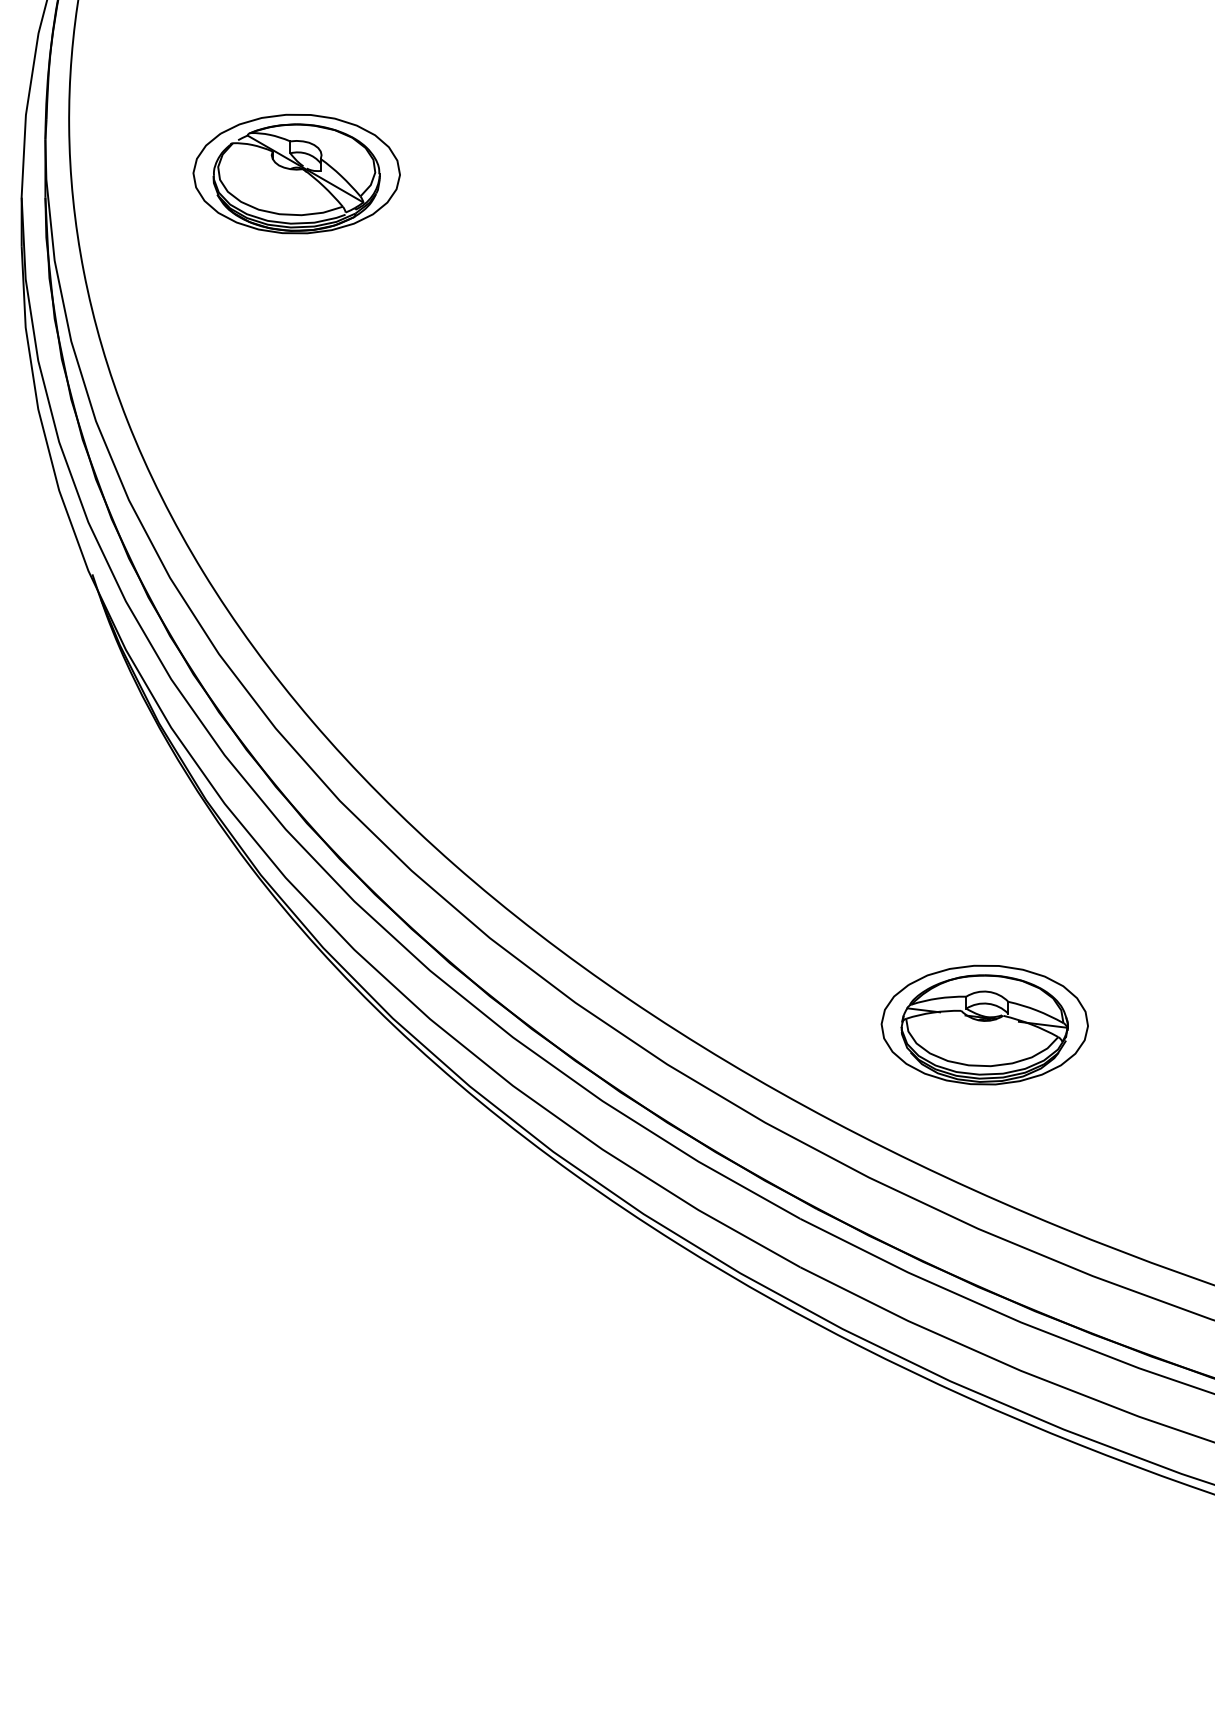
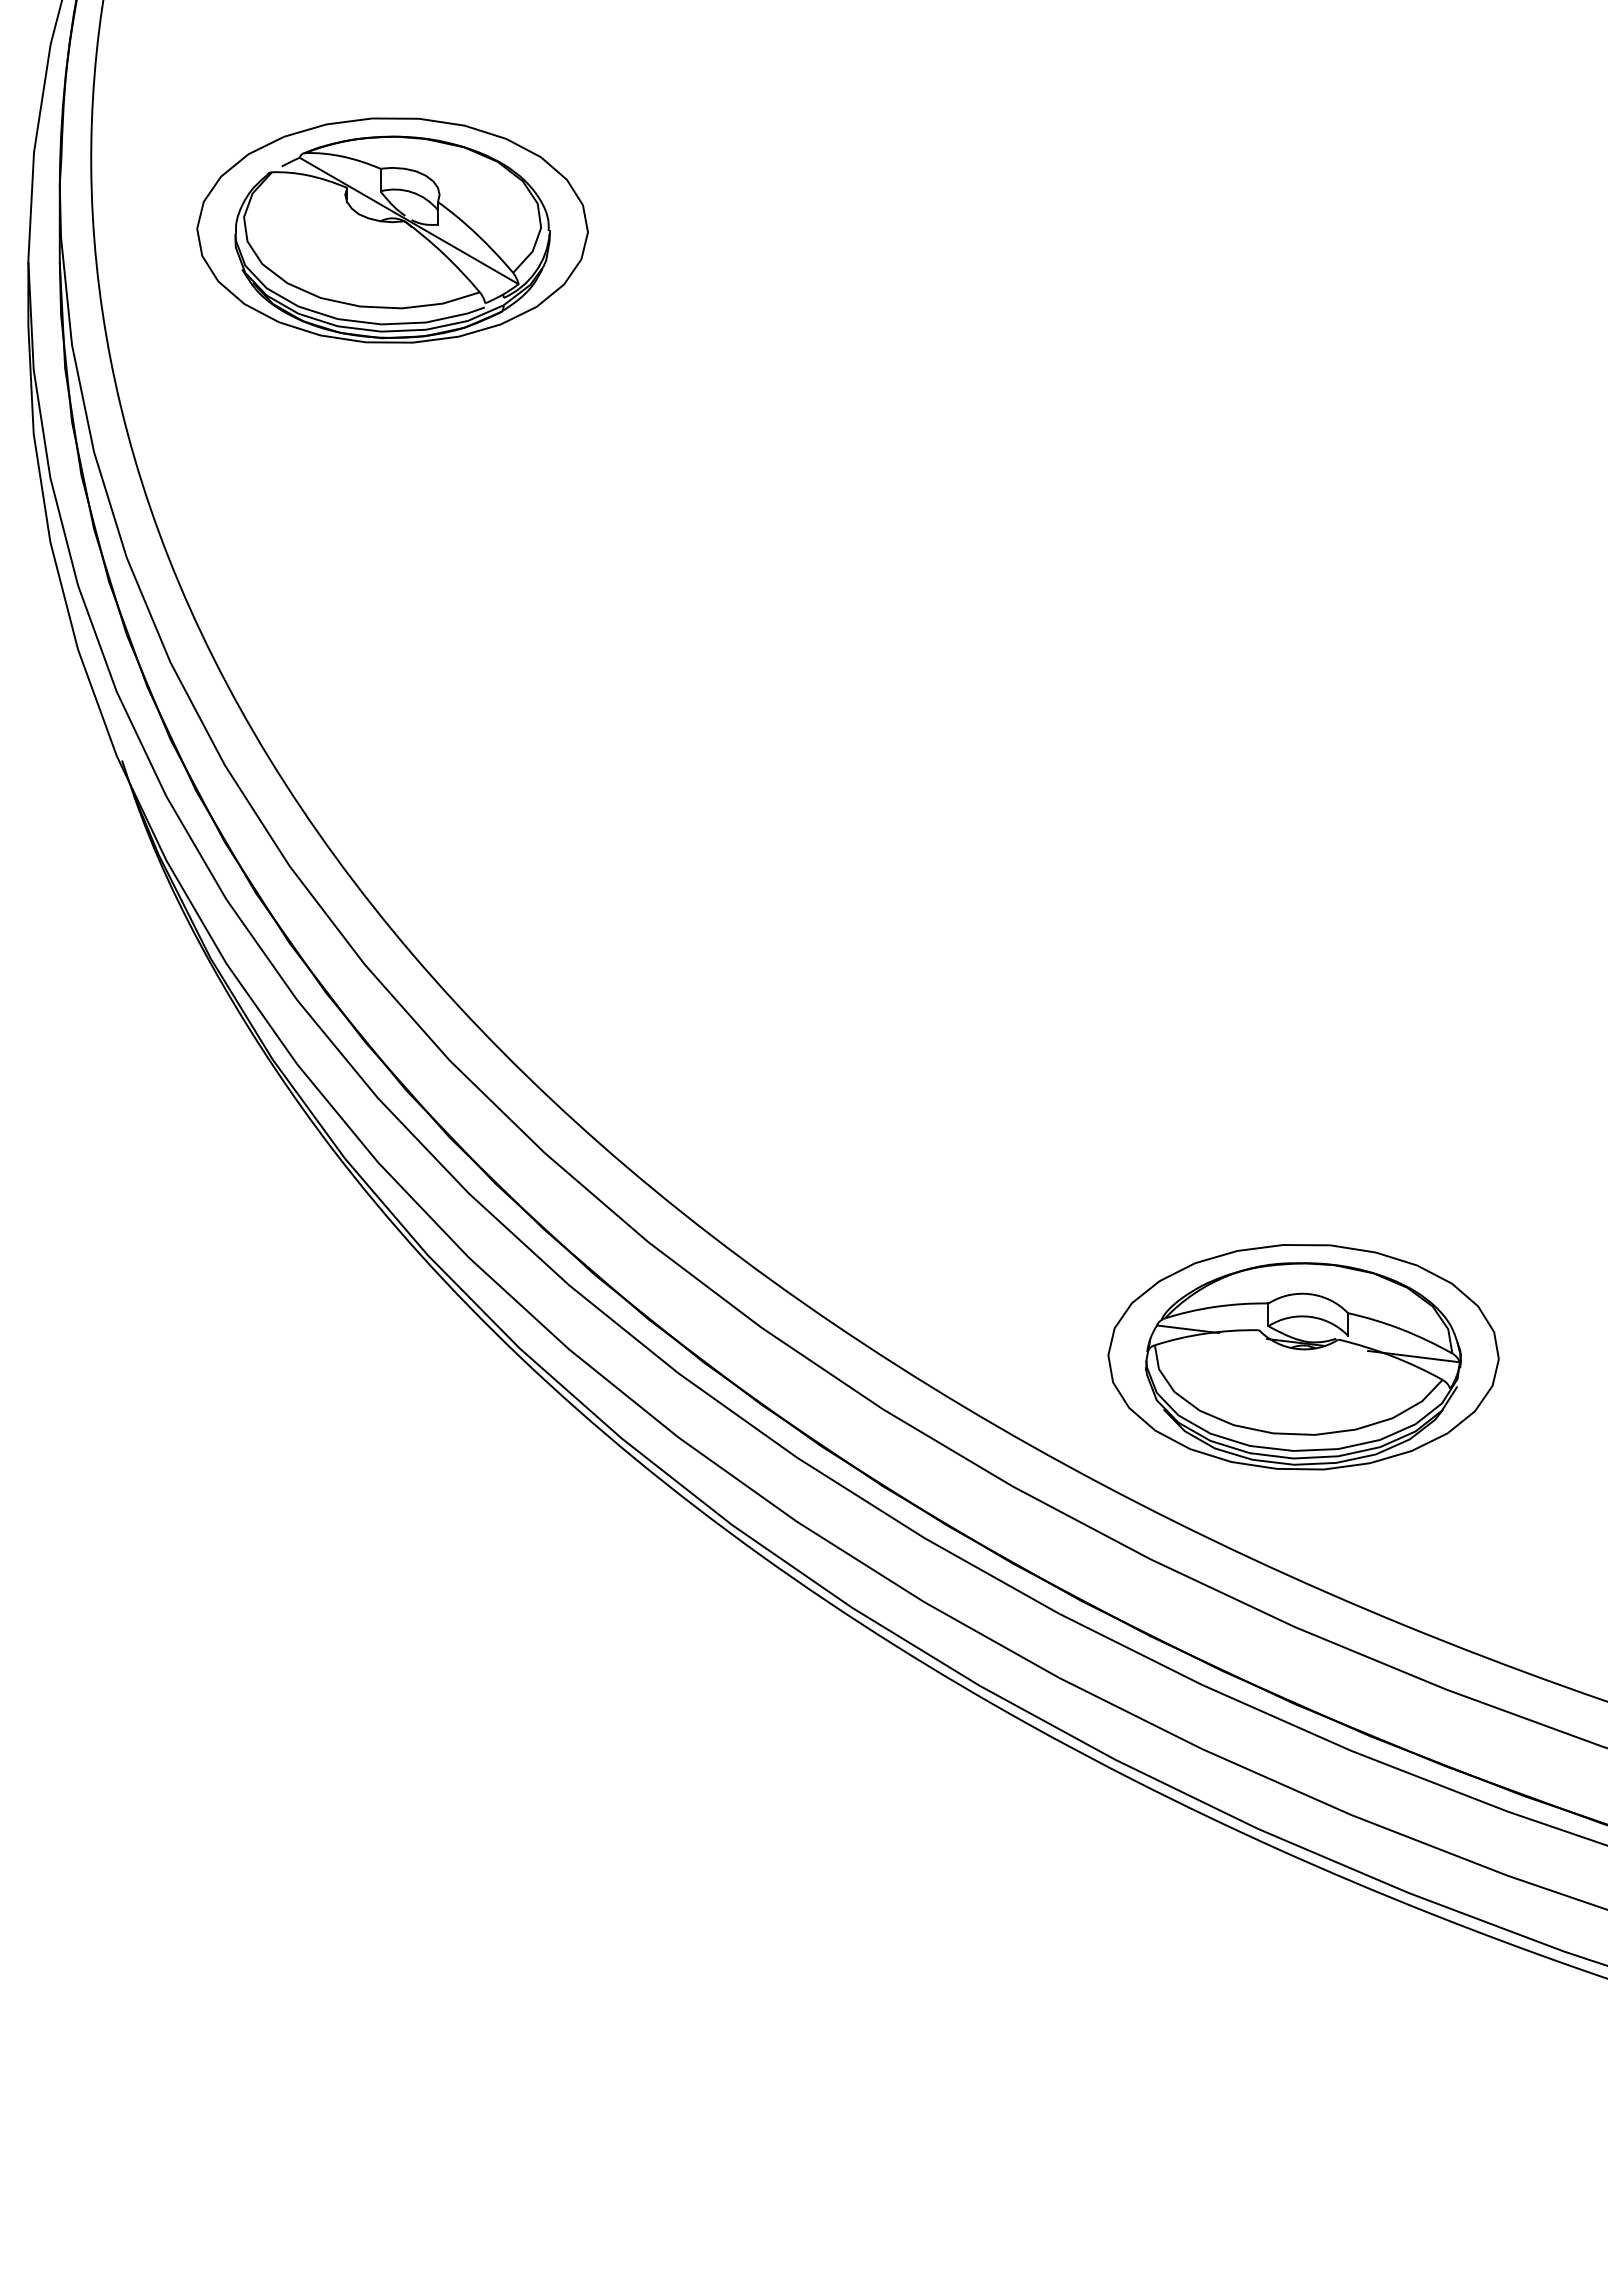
part: (296, 174) -> (392, 230), size x1.43
part: (984, 1025) -> (1303, 1357), size x1.43

